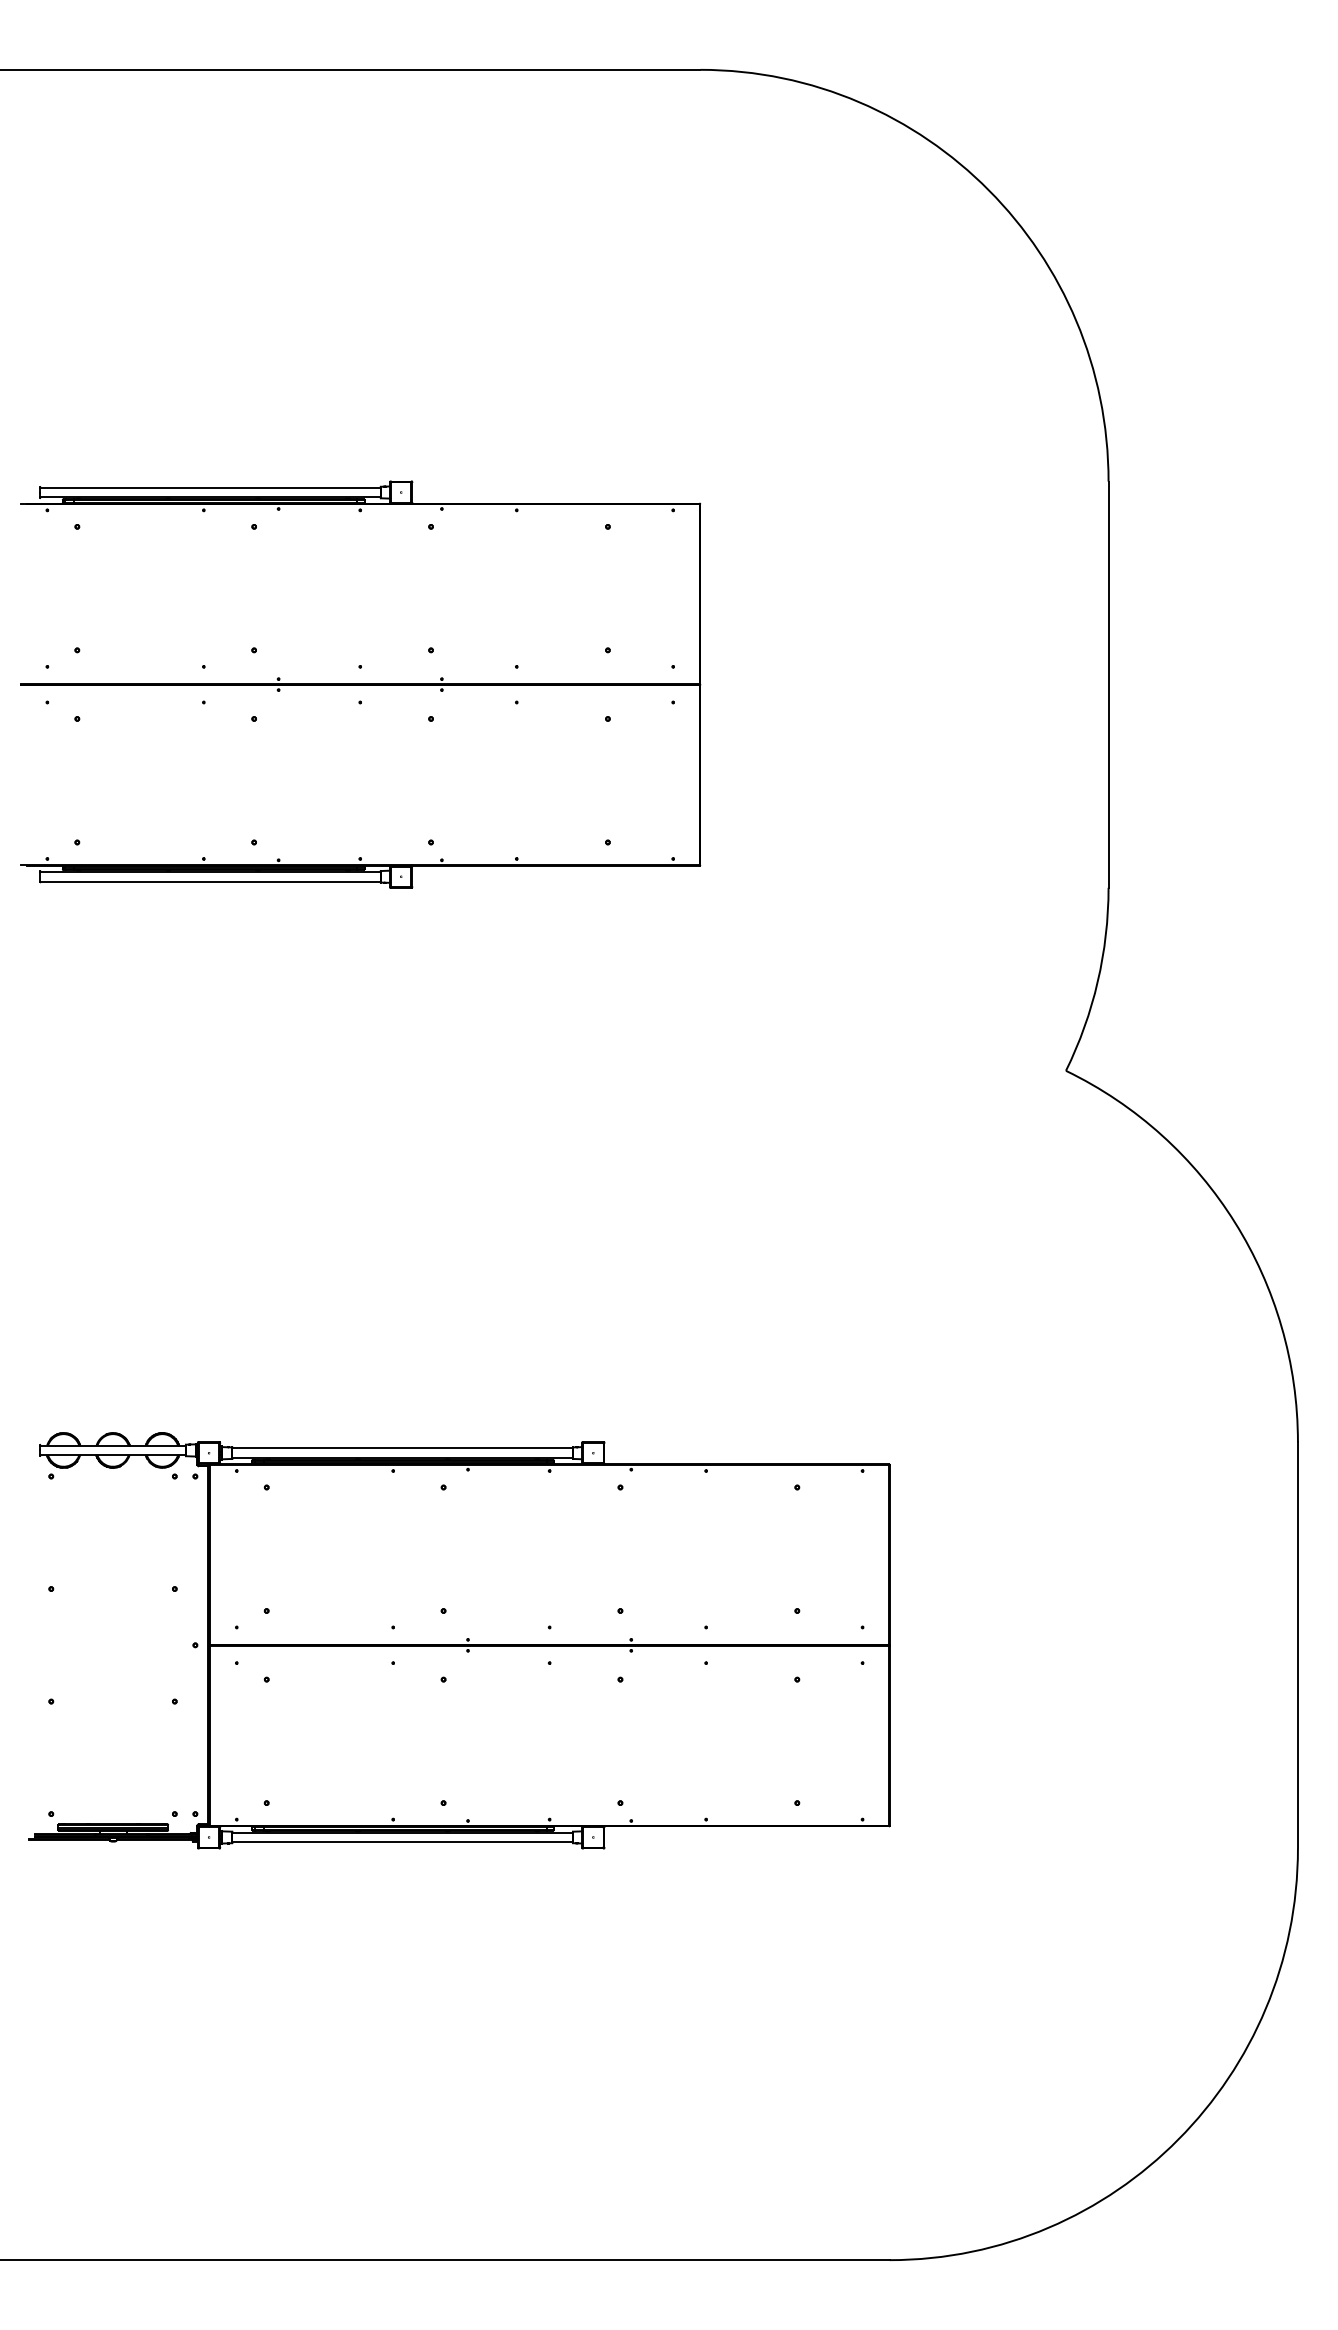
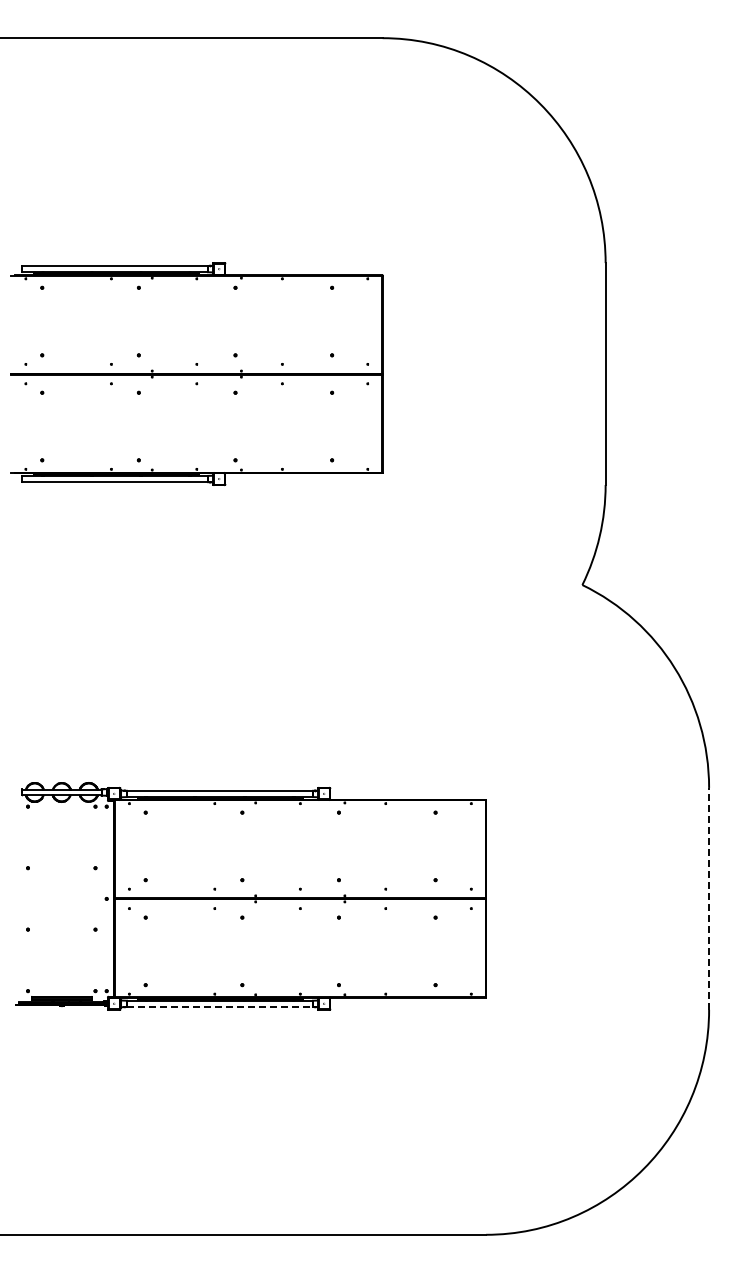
line: (1298, 1644) -> (709, 898), solid -> dashed
line: (401, 1842) -> (219, 1006), solid -> dashed

